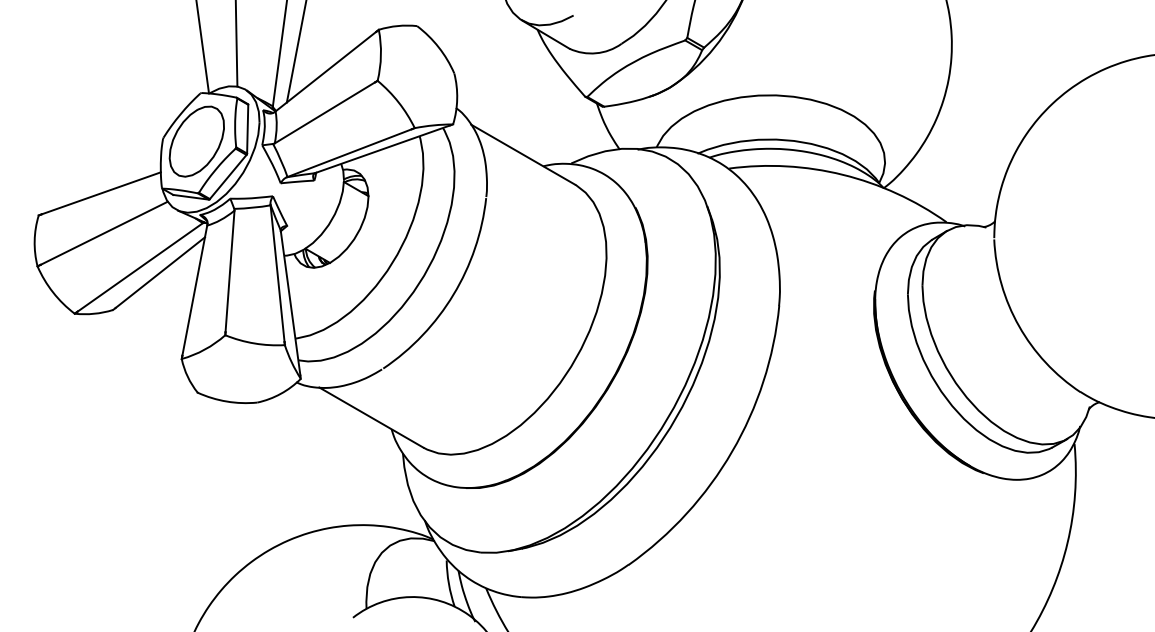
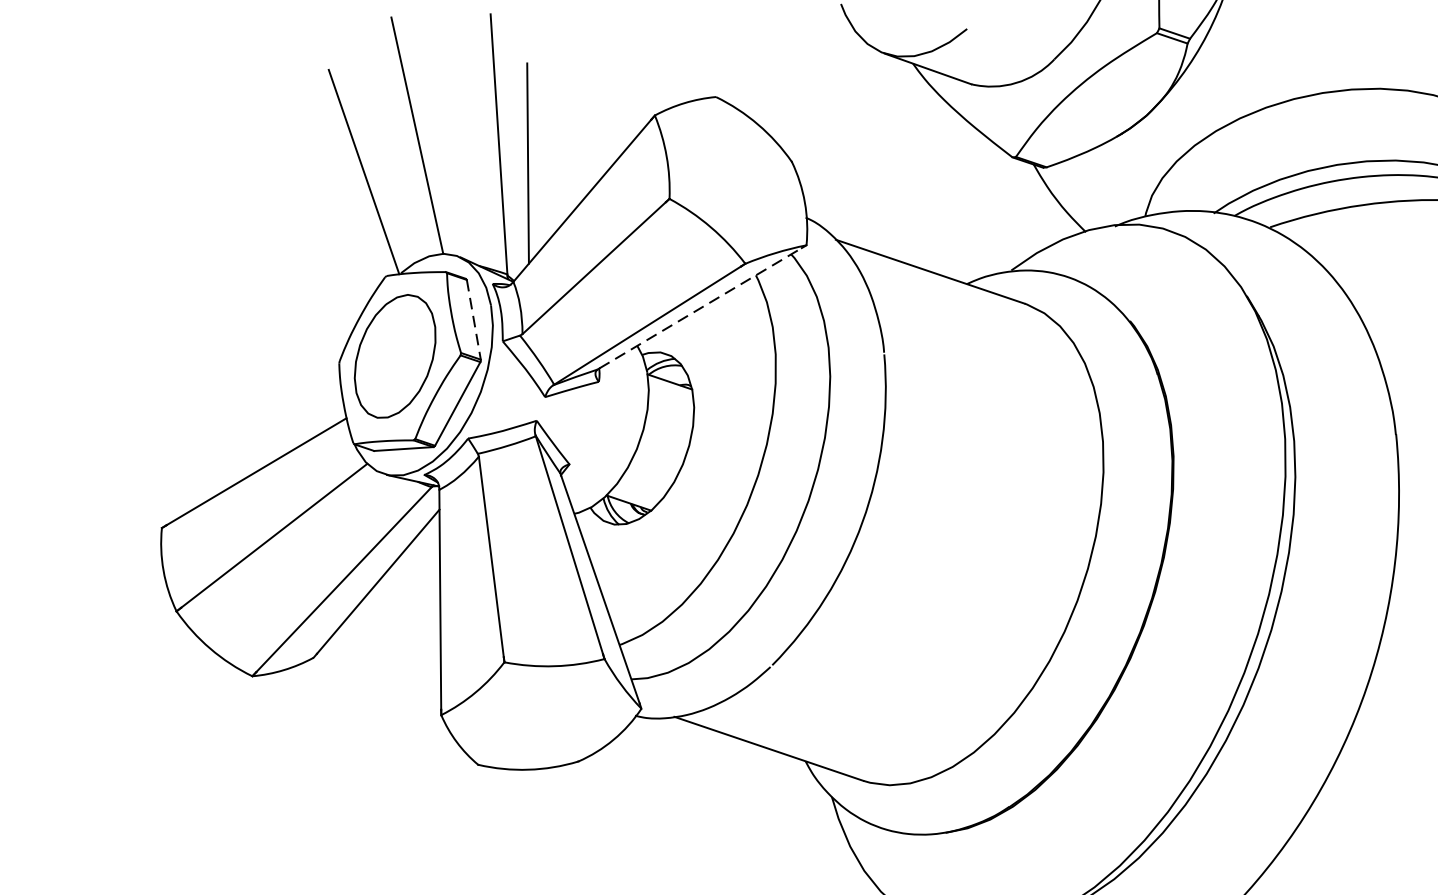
line: (247, 129) -> (473, 320), solid -> dashed
line: (383, 149) -> (701, 308), solid -> dashed

